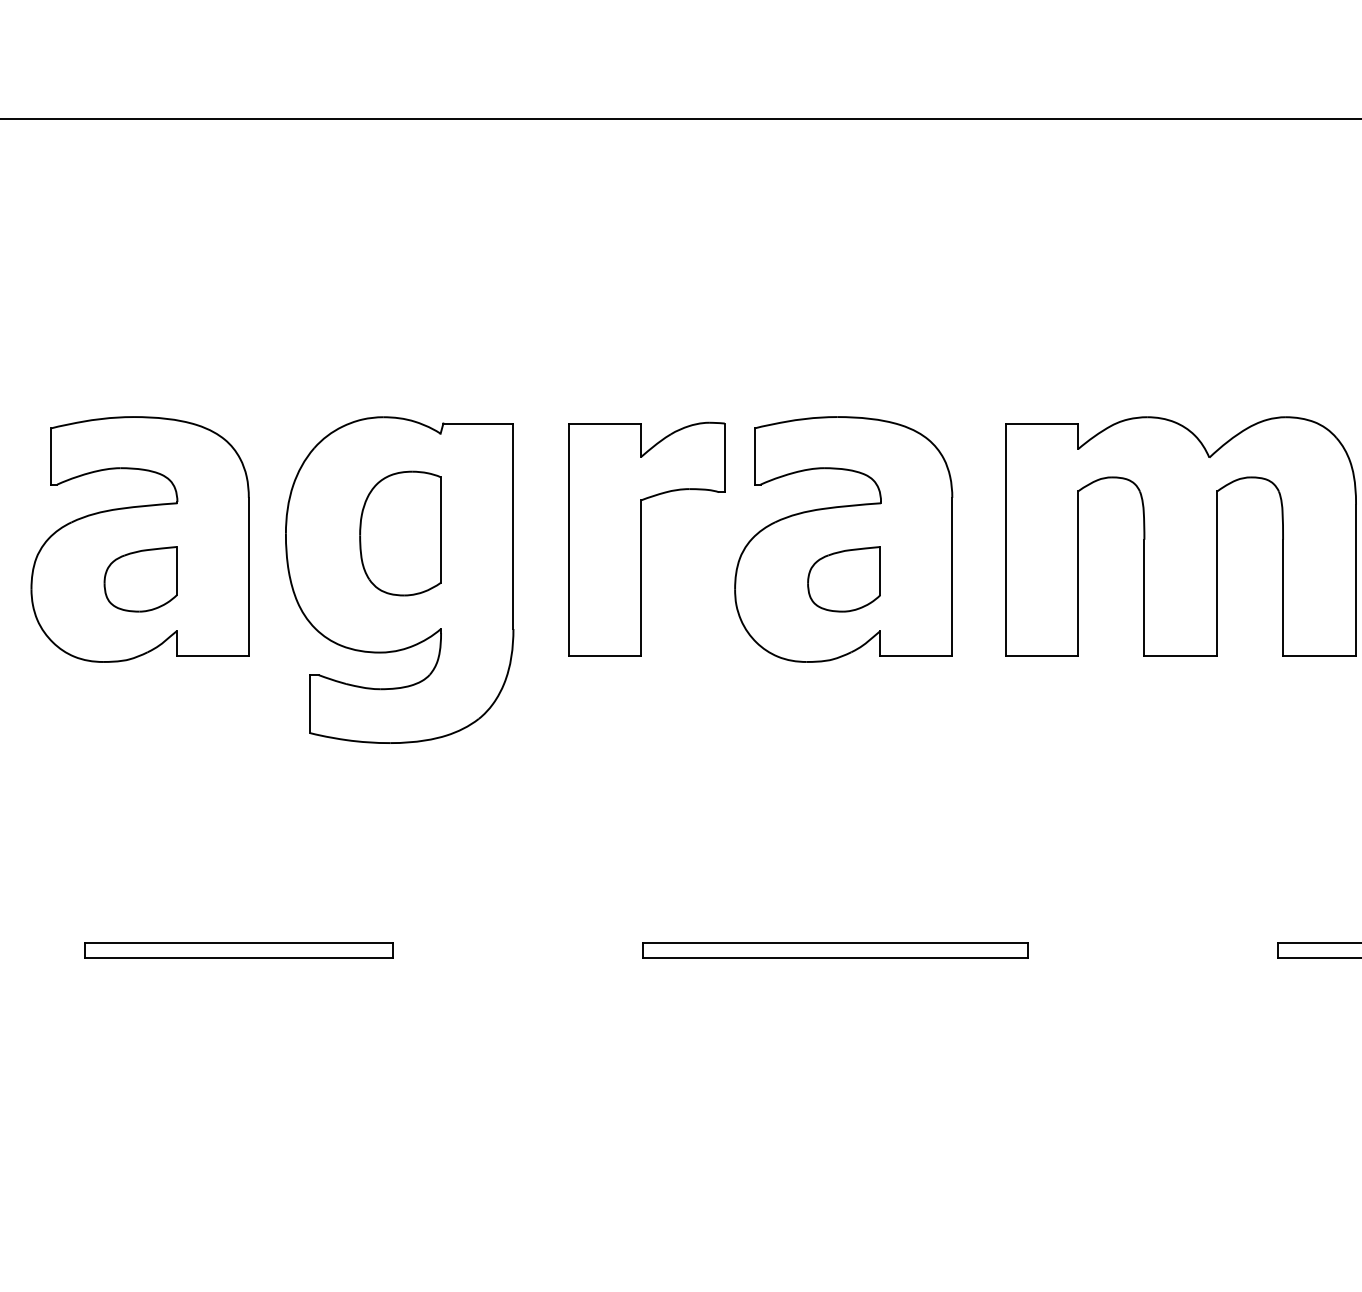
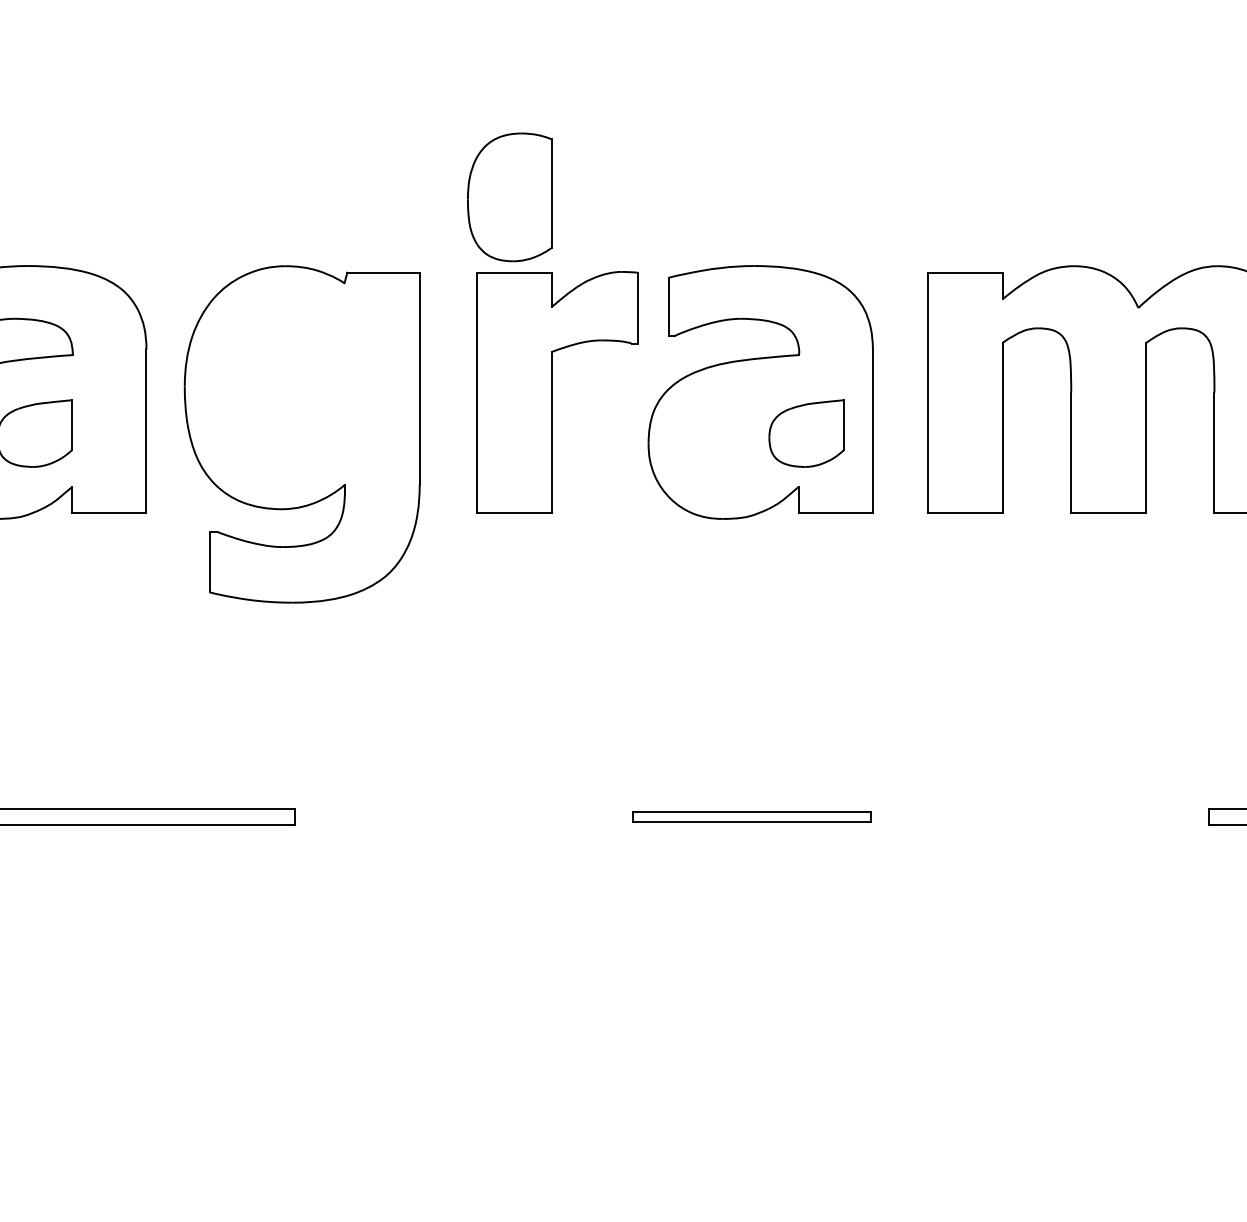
part: (400, 533) -> (509, 197), moved
part: (843, 579) -> (805, 433), moved
part: (835, 950) -> (752, 816), size x0.6

